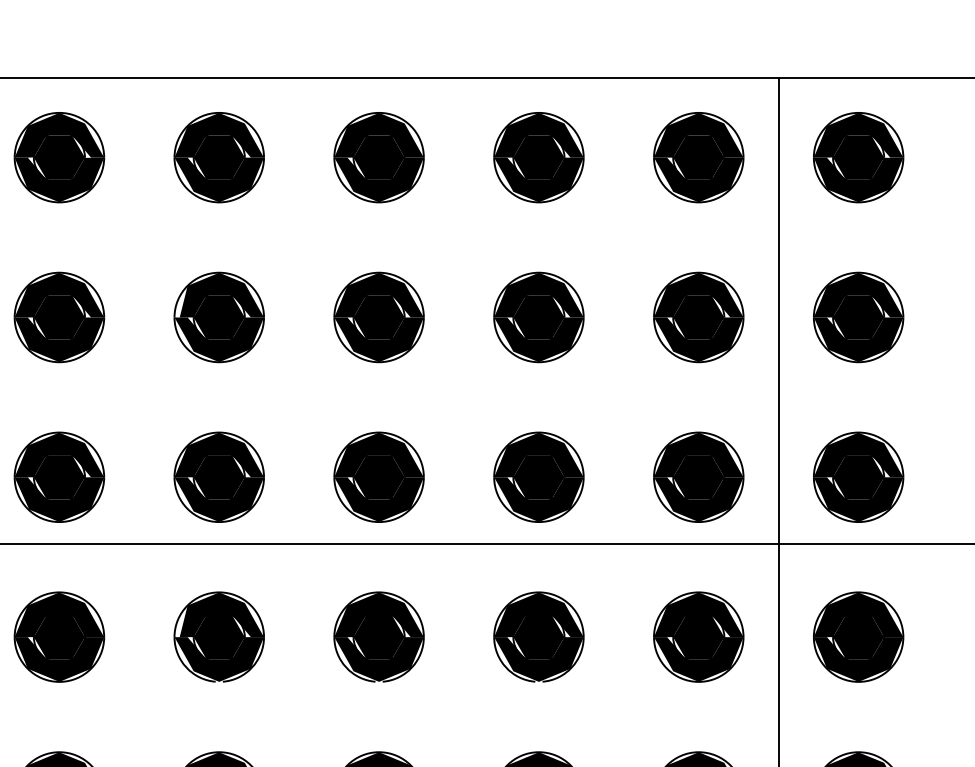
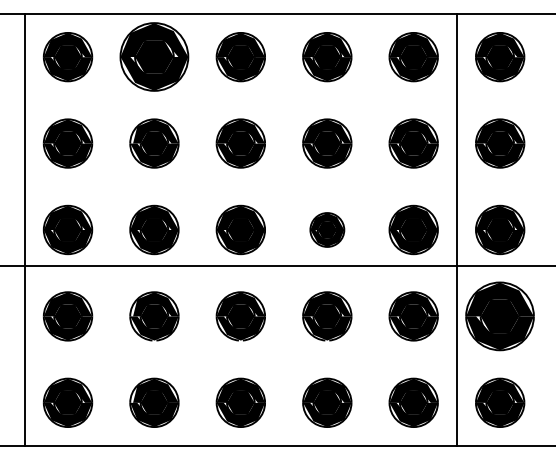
part: (219, 158) -> (154, 57), size x1.4
part: (539, 476) -> (327, 229), size x0.7
part: (859, 637) -> (500, 316), size x1.4

